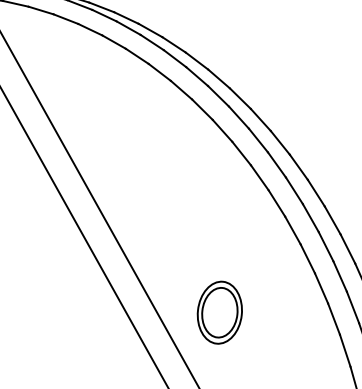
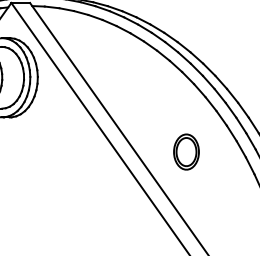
part: (219, 311) -> (186, 151), moved

